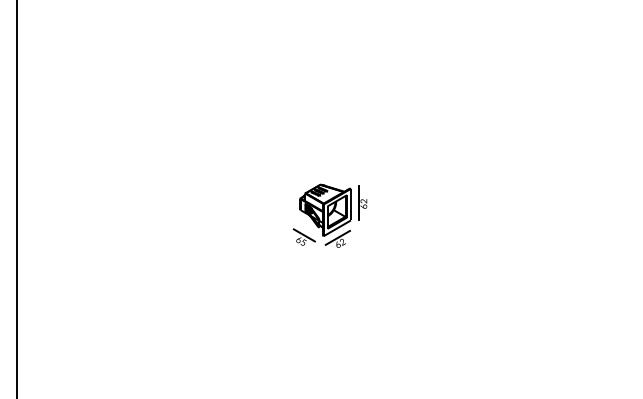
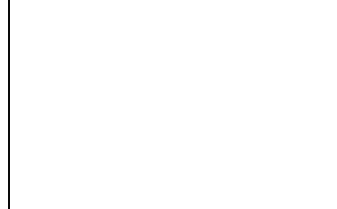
part: (329, 214) -> (172, 112), removed

